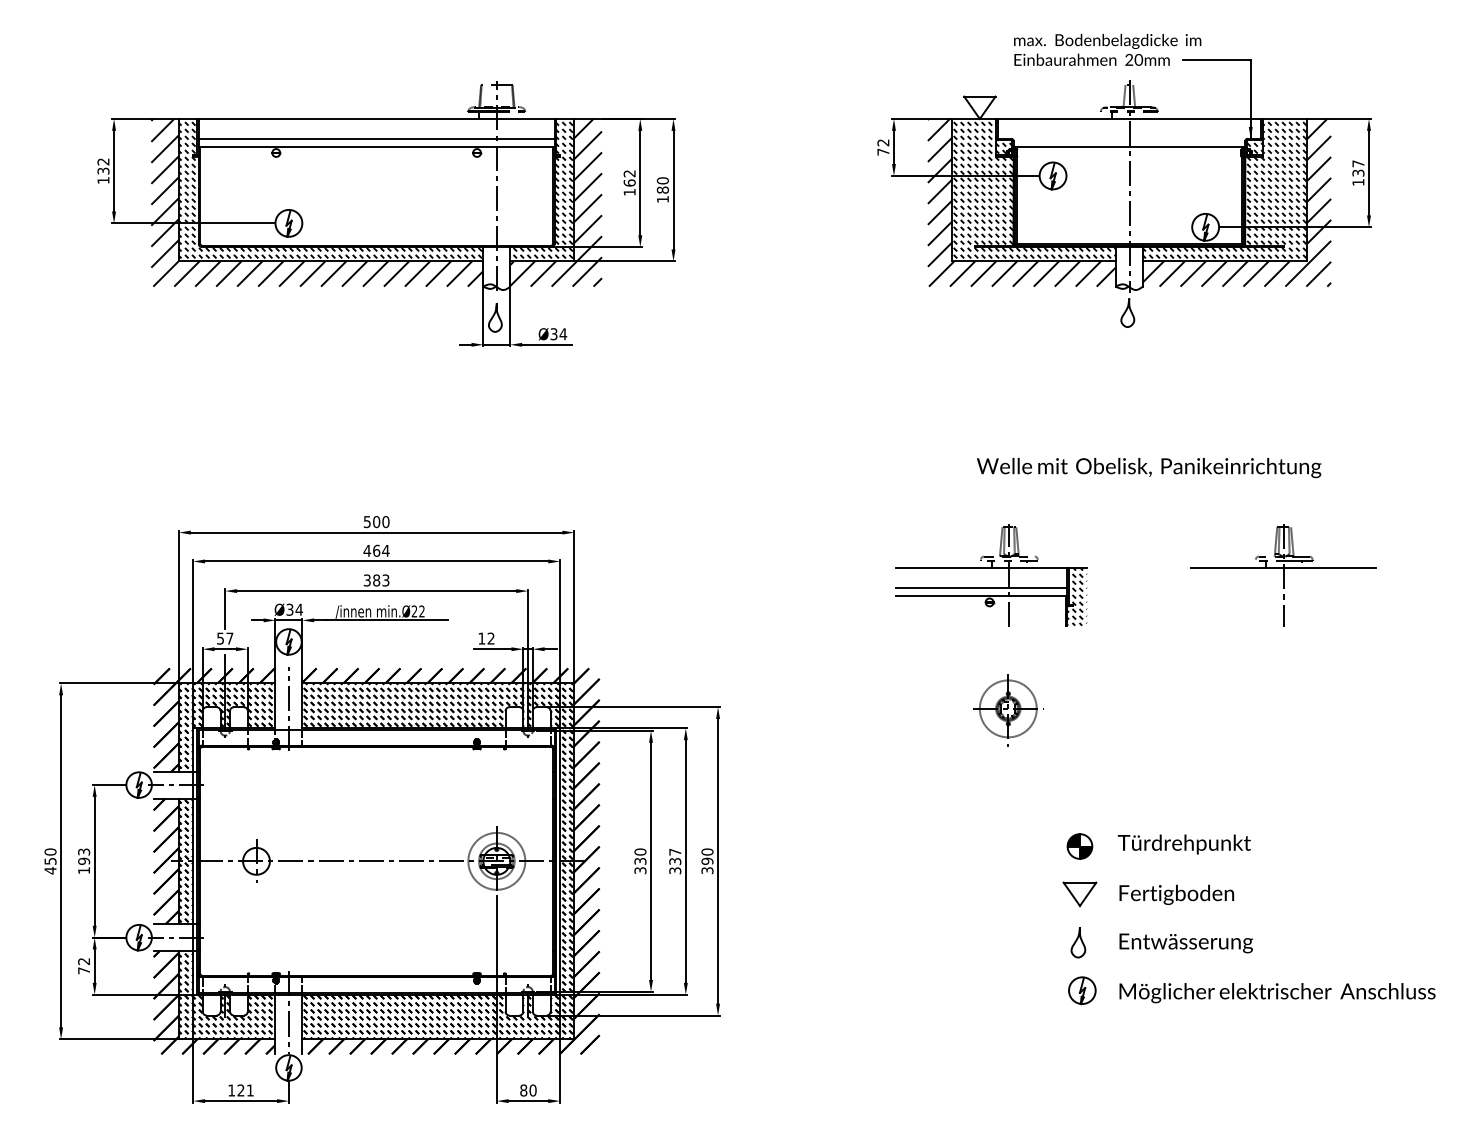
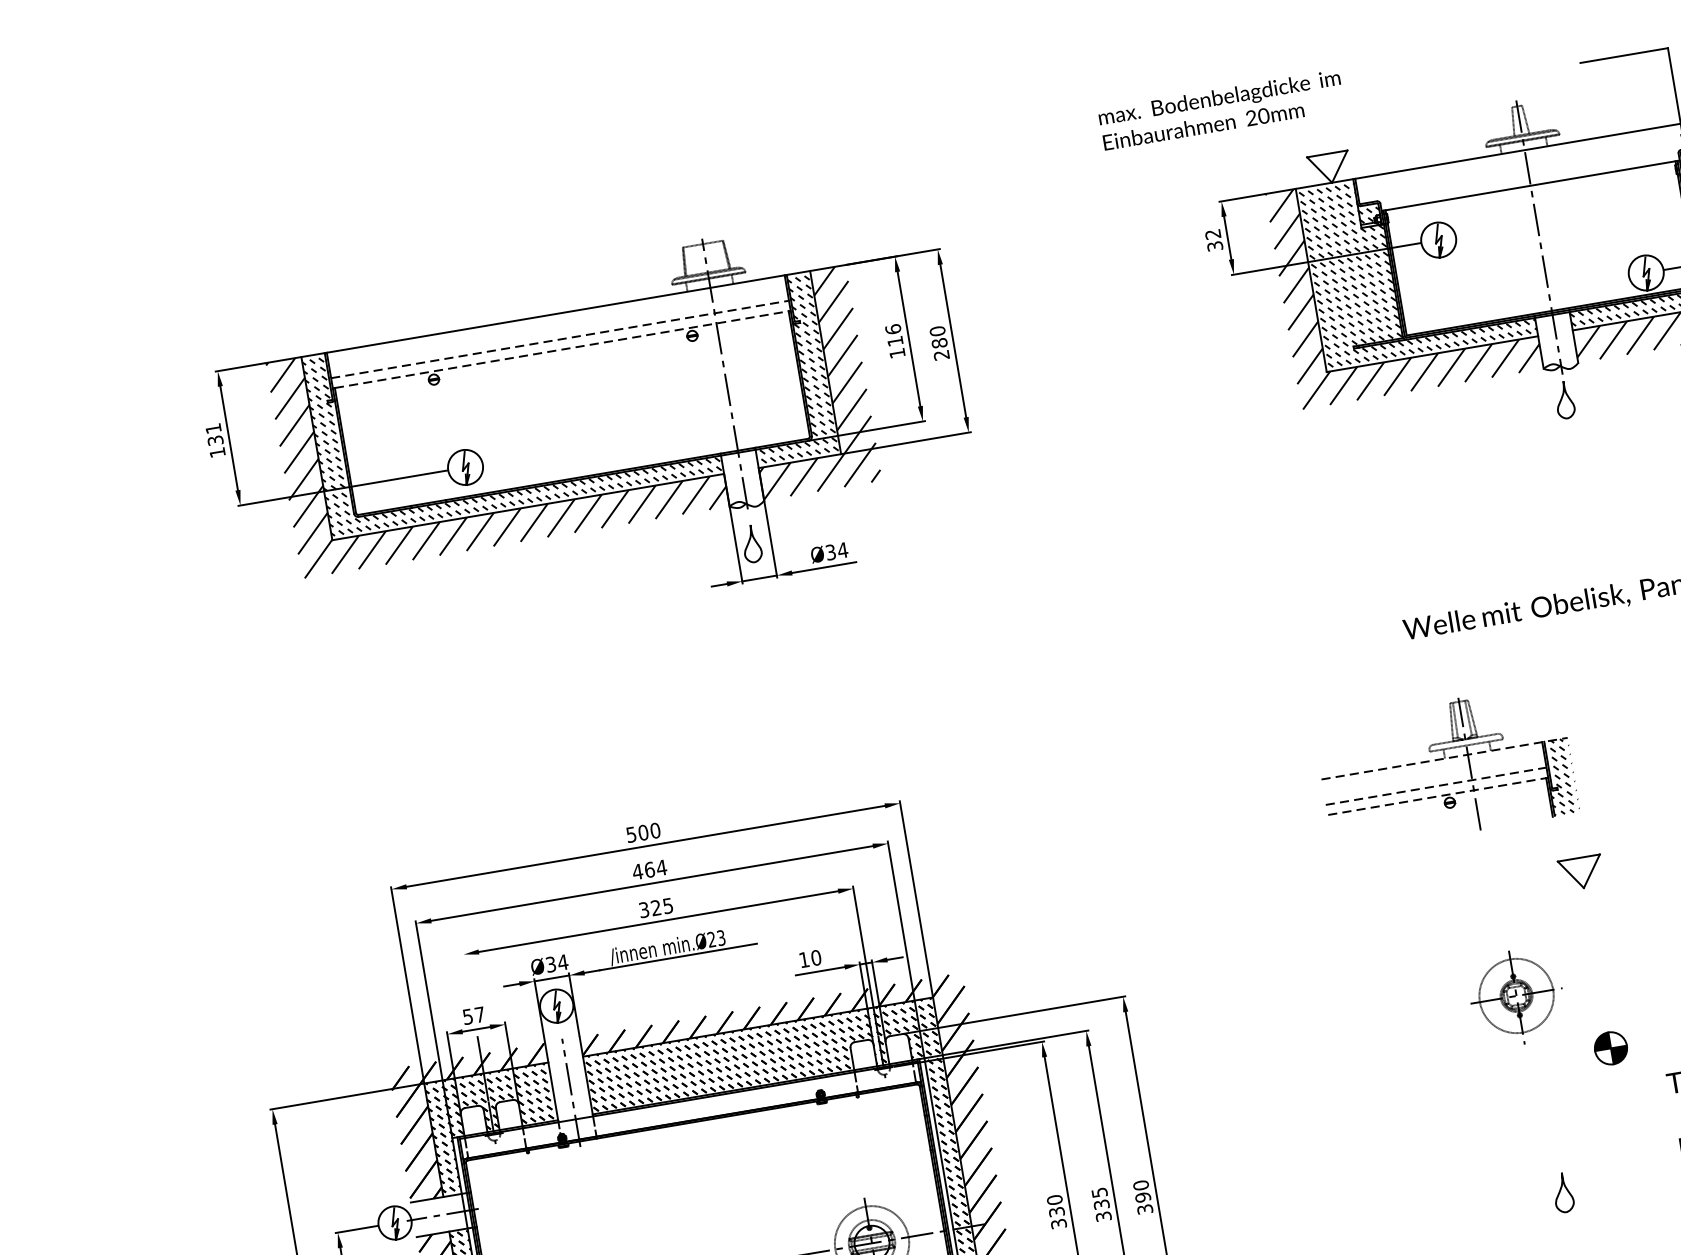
text: (1107, 49) -> (1221, 109), moved
line: (376, 138) -> (559, 339), solid -> dashed
line: (377, 146) -> (562, 349), solid -> dashed
text: (883, 151) -> (1215, 245), 72 -> 32
text: (103, 161) -> (213, 428), 132 -> 131
text: (629, 178) -> (894, 335), 162 -> 116
text: (662, 199) -> (941, 355), 180 -> 280
line: (991, 568) -> (1444, 758), solid -> dashed
text: (381, 580) -> (662, 906), 383 -> 325
line: (981, 588) -> (1436, 786), solid -> dashed
line: (980, 596) -> (1436, 797), solid -> dashed
line: (225, 609) -> (467, 978), removed
text: (421, 611) -> (720, 938), min.Ø22 -> min.Ø23
text: (490, 638) -> (815, 957), 12 -> 10
part: (1008, 710) -> (1517, 998), moved
part: (1079, 846) -> (1610, 1048), moved
text: (675, 851) -> (1099, 1191), 337 -> 335
part: (1079, 893) -> (1580, 872), moved
curve: (1076, 942) -> (1560, 1193), moved

